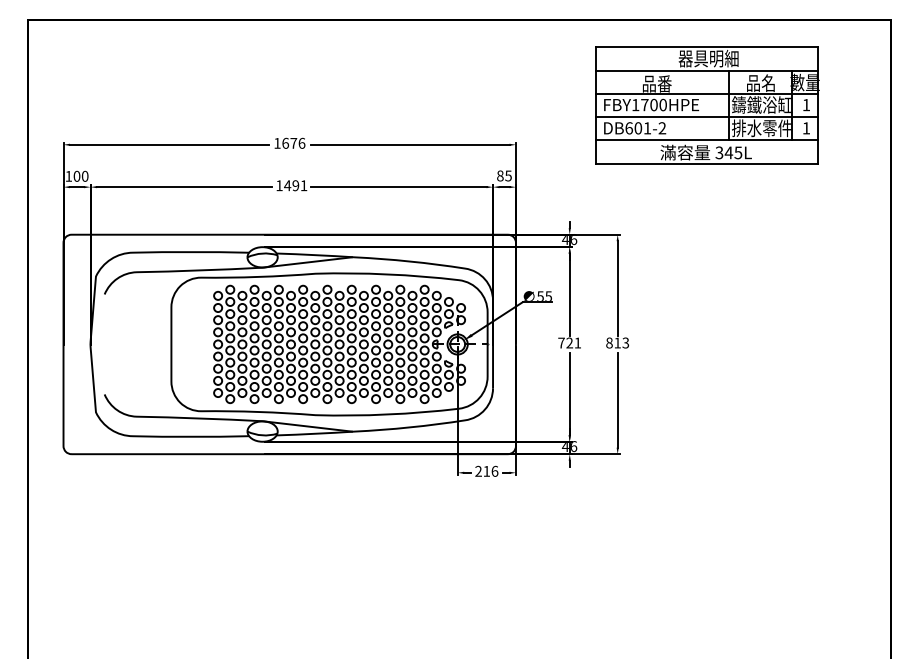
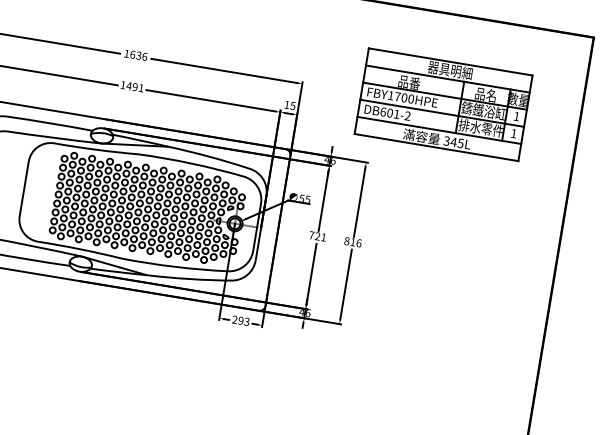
part: (707, 105) -> (443, 104), moved
text: (293, 142) -> (138, 55), 1676 -> 1636
text: (500, 175) -> (287, 104), 85 -> 15
text: (625, 342) -> (358, 242), 813 -> 816
text: (490, 470) -> (243, 320), 216 -> 293

